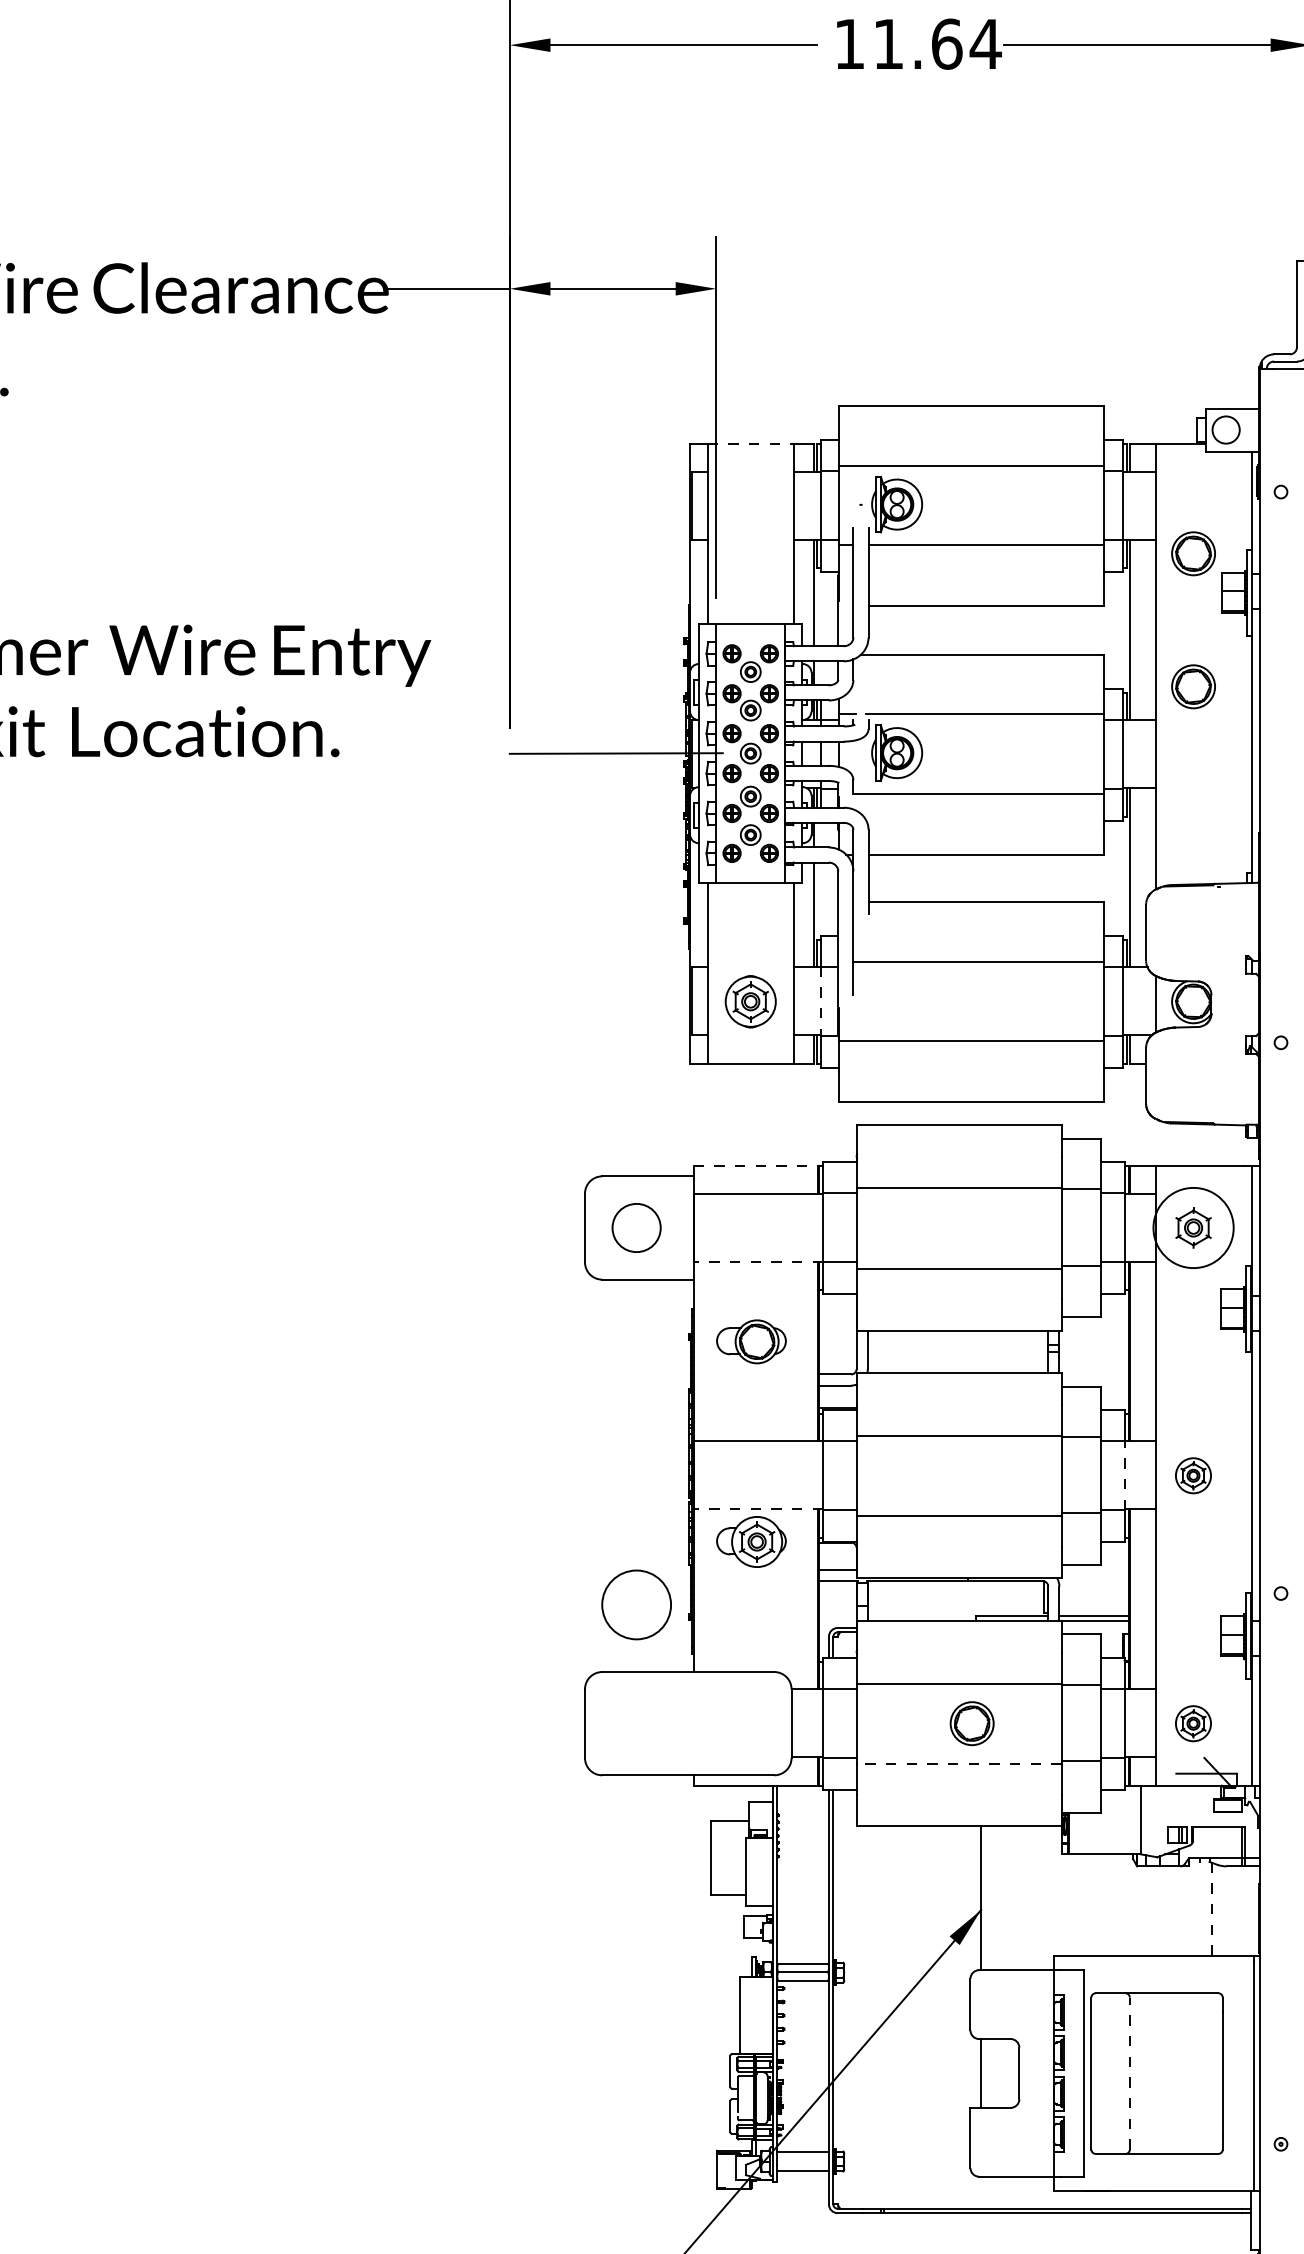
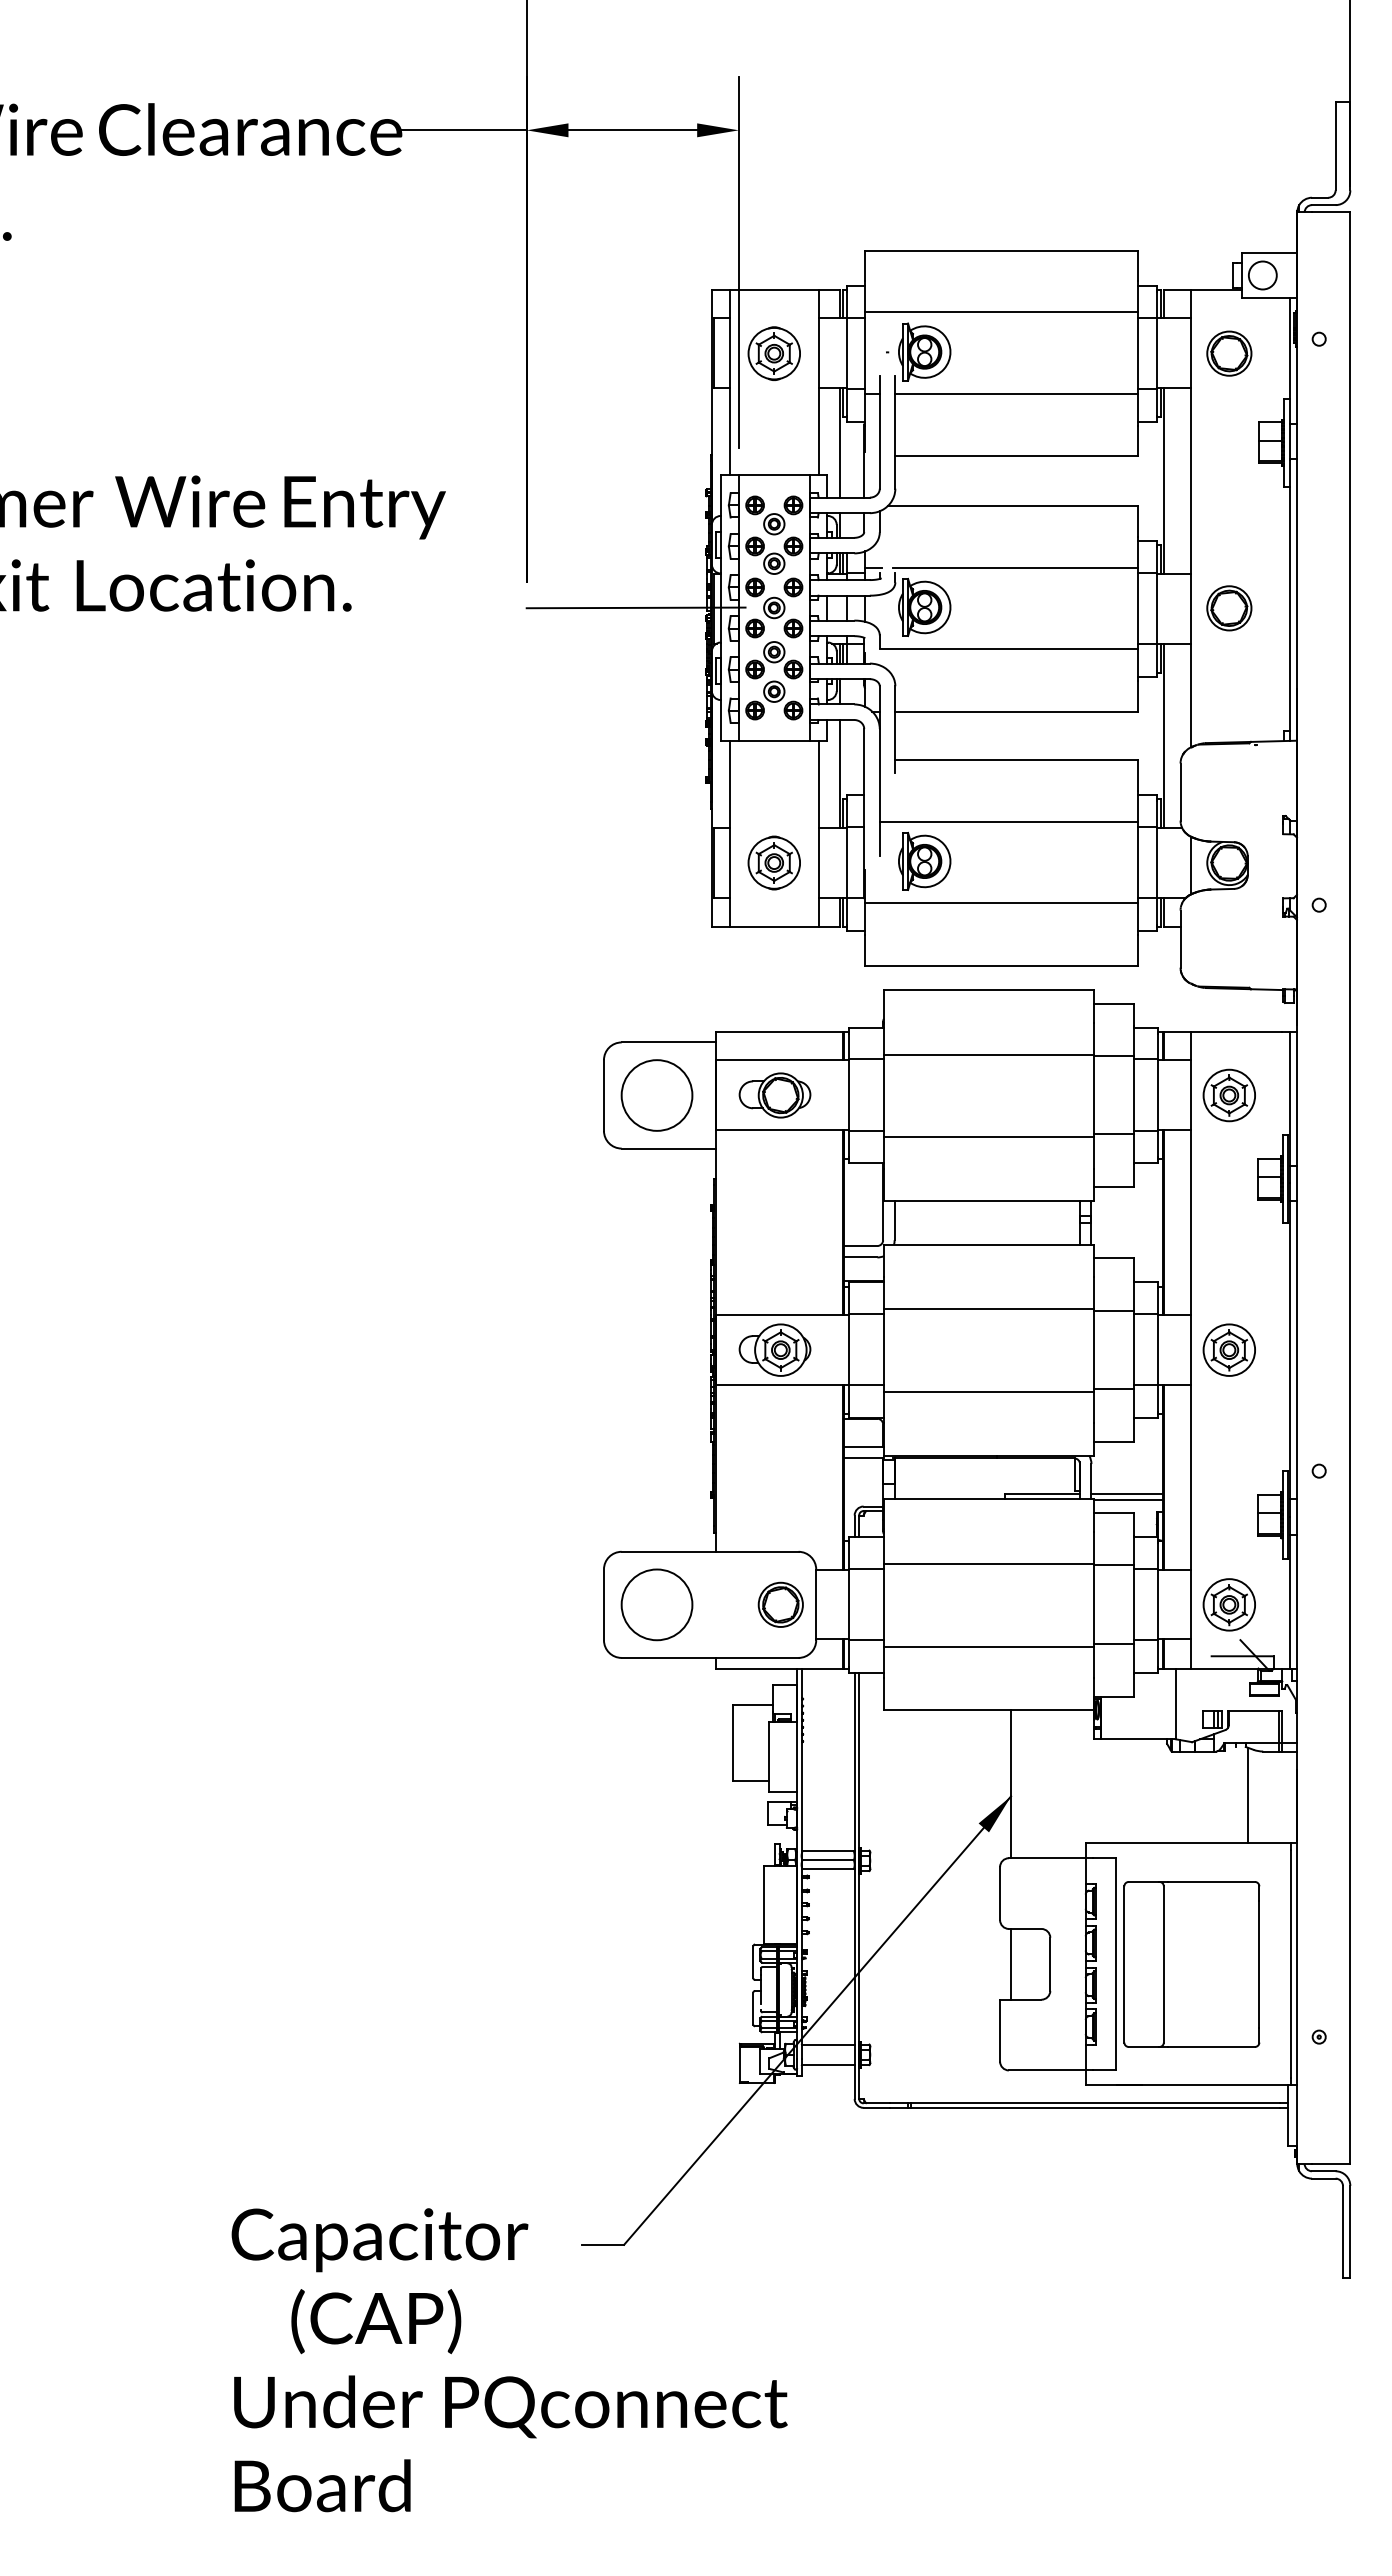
line: (750, 444) -> (774, 290), dashed -> solid
part: (749, 505) -> (773, 353), added
part: (1193, 553) -> (1229, 353), moved
part: (1193, 686) -> (1229, 608), moved
part: (896, 999) -> (924, 860), added
line: (821, 1001) -> (846, 862), dashed -> solid
line: (755, 1165) -> (779, 1031), dashed -> solid
circle: (636, 1227) -> (656, 1095), size x1.43
circle: (1193, 1227) -> (1229, 1095), size x0.62
line: (757, 1262) -> (781, 1130), dashed -> solid
part: (750, 1341) -> (774, 1095), moved
line: (1124, 1475) -> (1158, 1349), dashed -> solid
part: (1192, 1475) -> (1228, 1349), size x1.43
line: (757, 1509) -> (781, 1384), dashed -> solid
part: (750, 1541) -> (774, 1349), moved
circle: (636, 1604) -> (656, 1604), moved
part: (971, 1723) -> (780, 1604), moved
part: (1192, 1723) -> (1228, 1604), size x1.43
line: (959, 1764) -> (988, 1646), dashed -> solid
line: (1212, 1909) -> (1248, 1795), dashed -> solid
line: (1129, 2072) -> (1163, 1963), dashed -> solid

